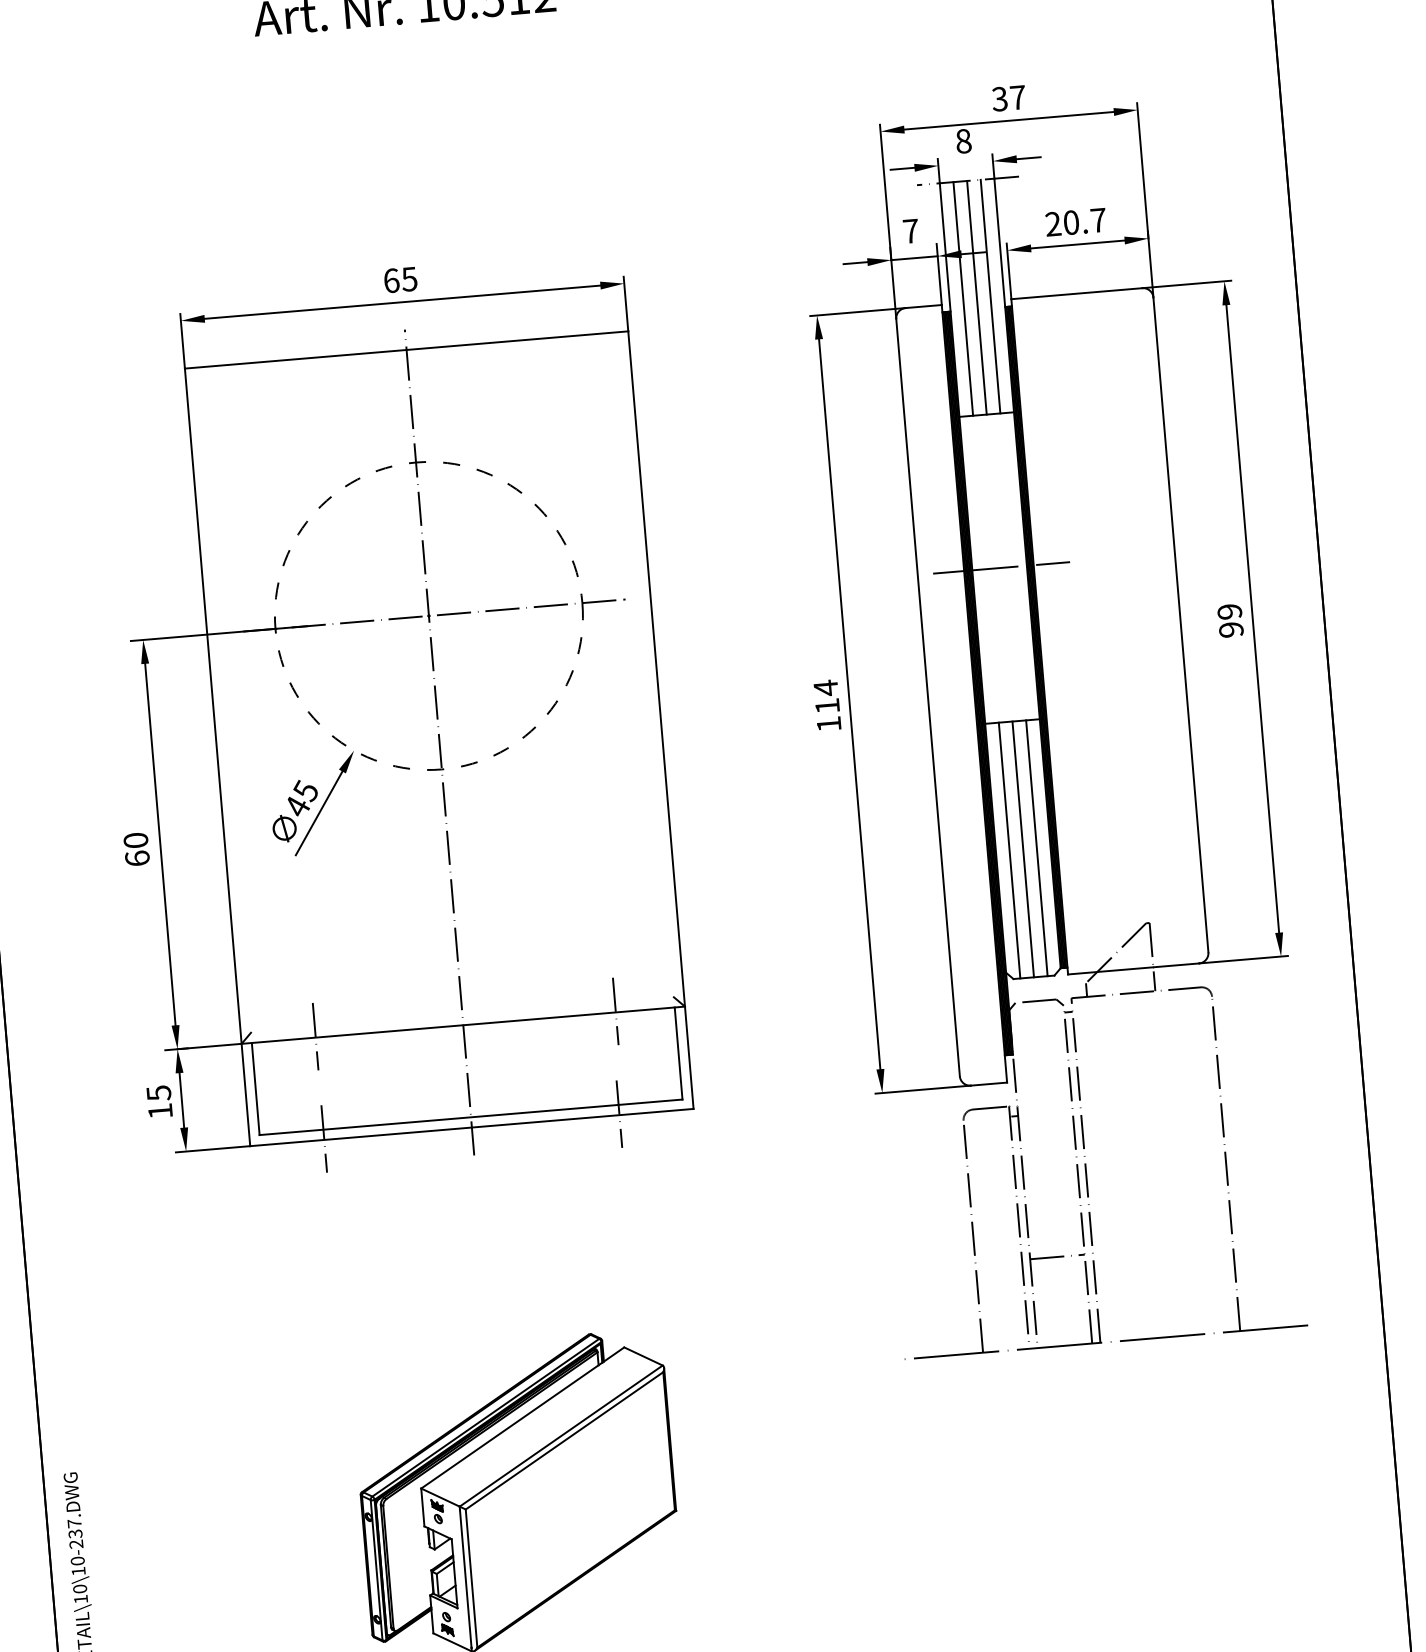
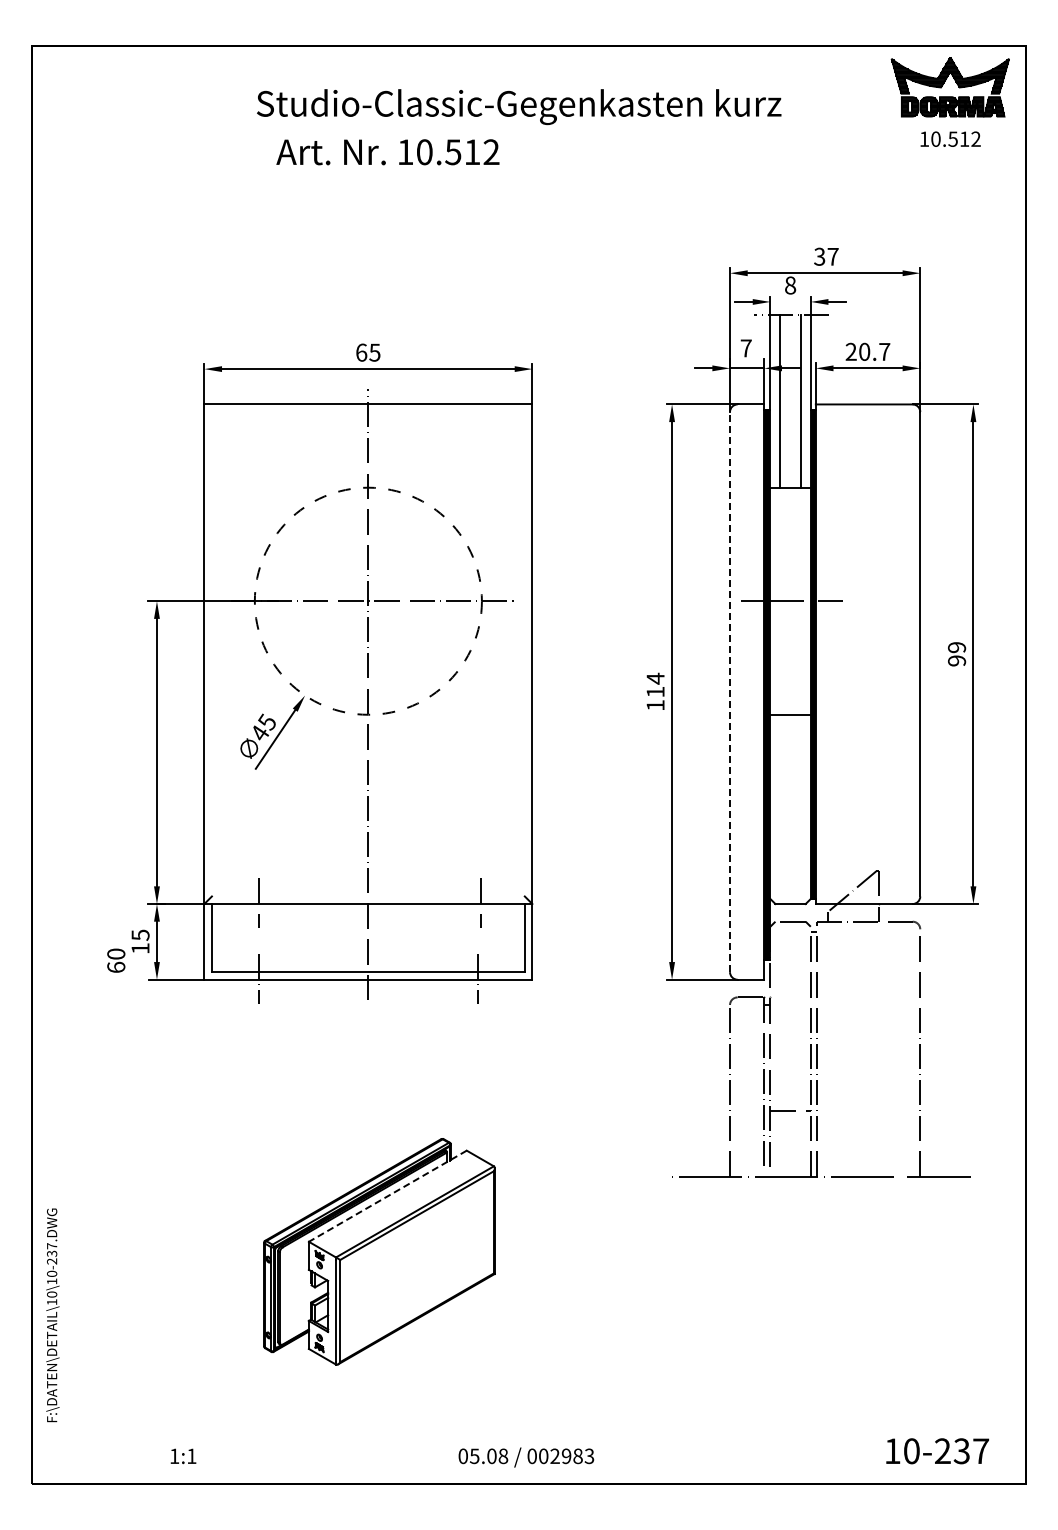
line: (976, 296) -> (790, 400), removed
line: (928, 696) -> (730, 691), solid -> dashed
line: (1036, 848) -> (800, 809), removed
text: (136, 849) -> (116, 960), moved
line: (1023, 849) -> (790, 809), removed
line: (1009, 850) -> (780, 809), removed
line: (522, 1418) -> (387, 1196), solid -> dashed

